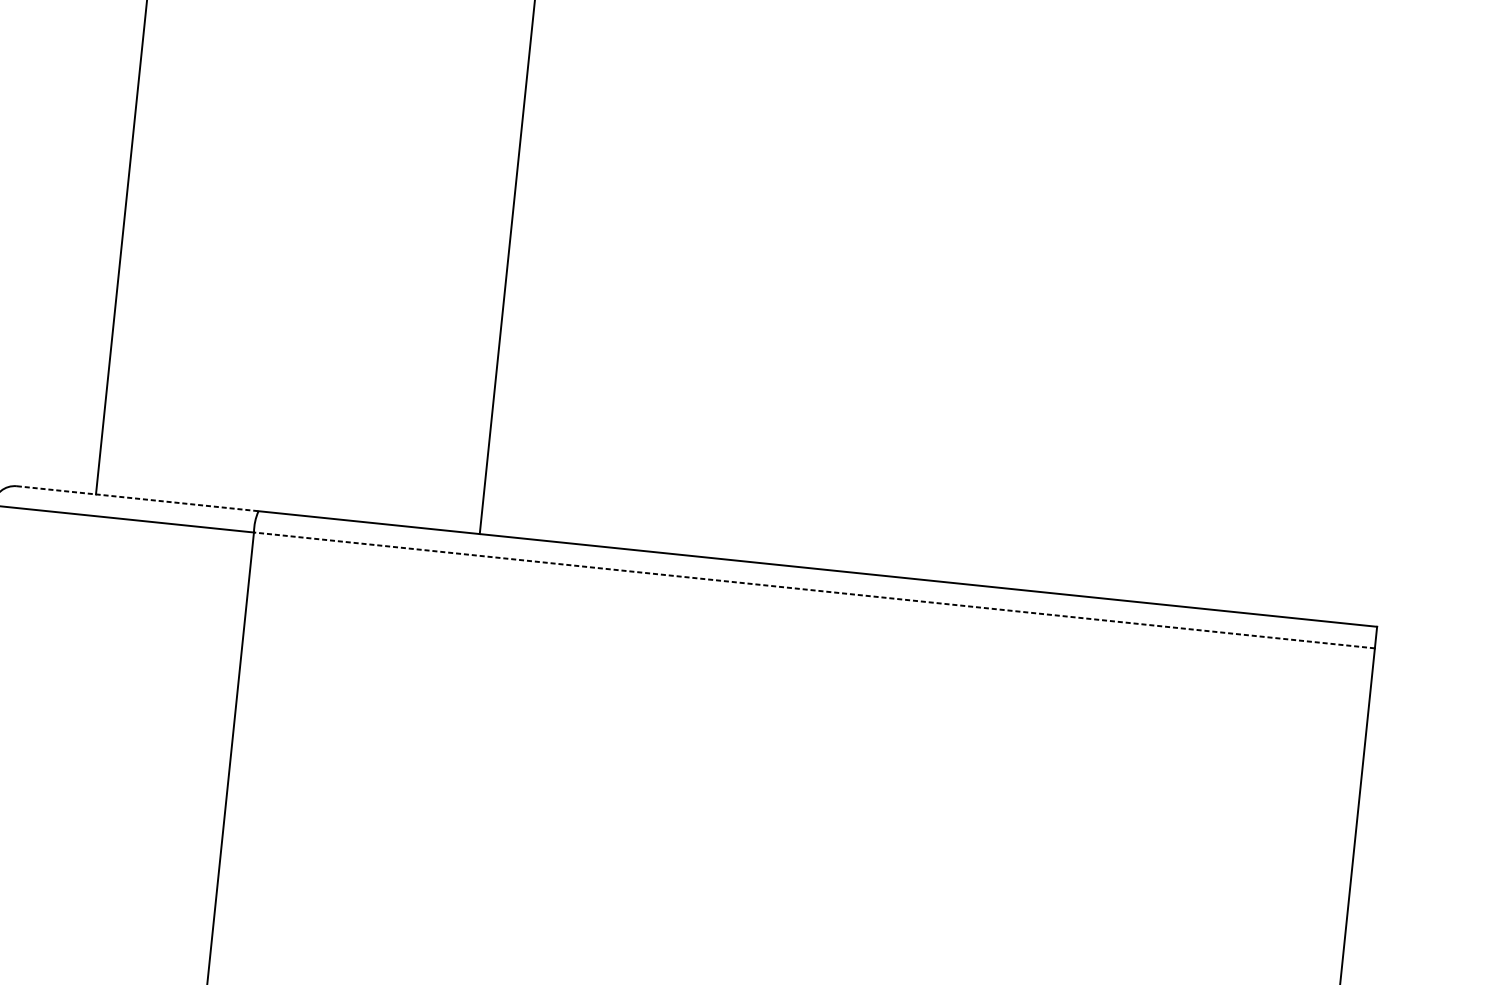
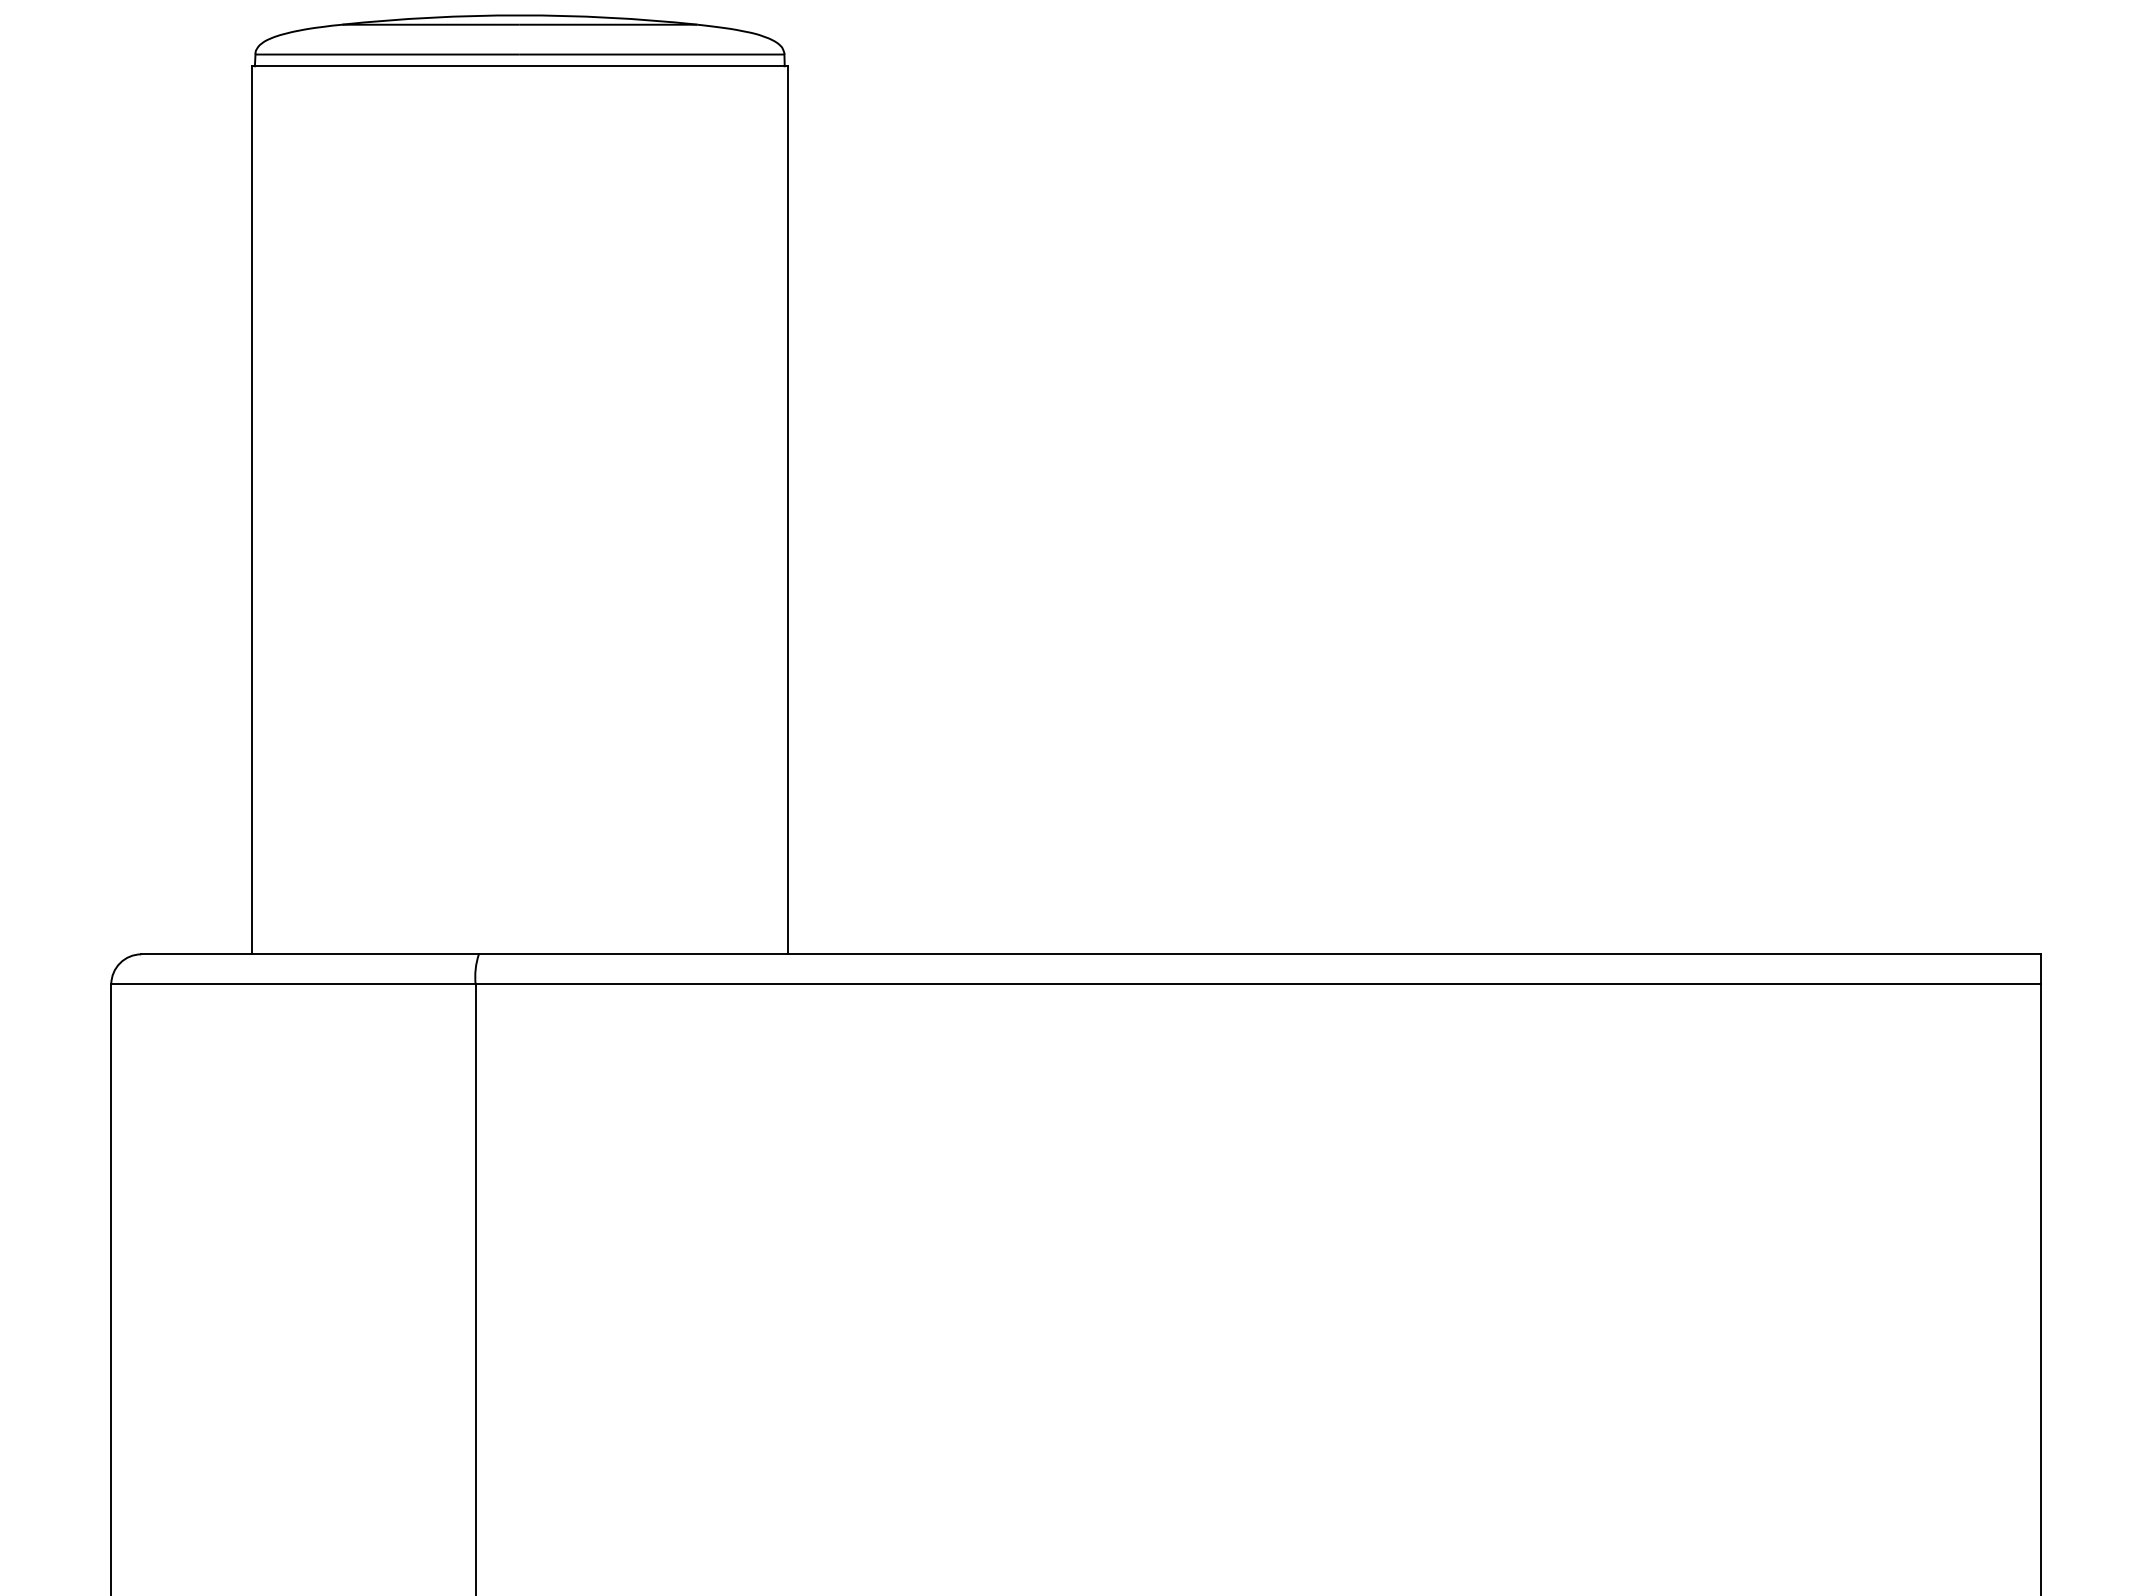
line: (137, 498) -> (310, 954), dashed -> solid
line: (814, 590) -> (1258, 984), dashed -> solid

